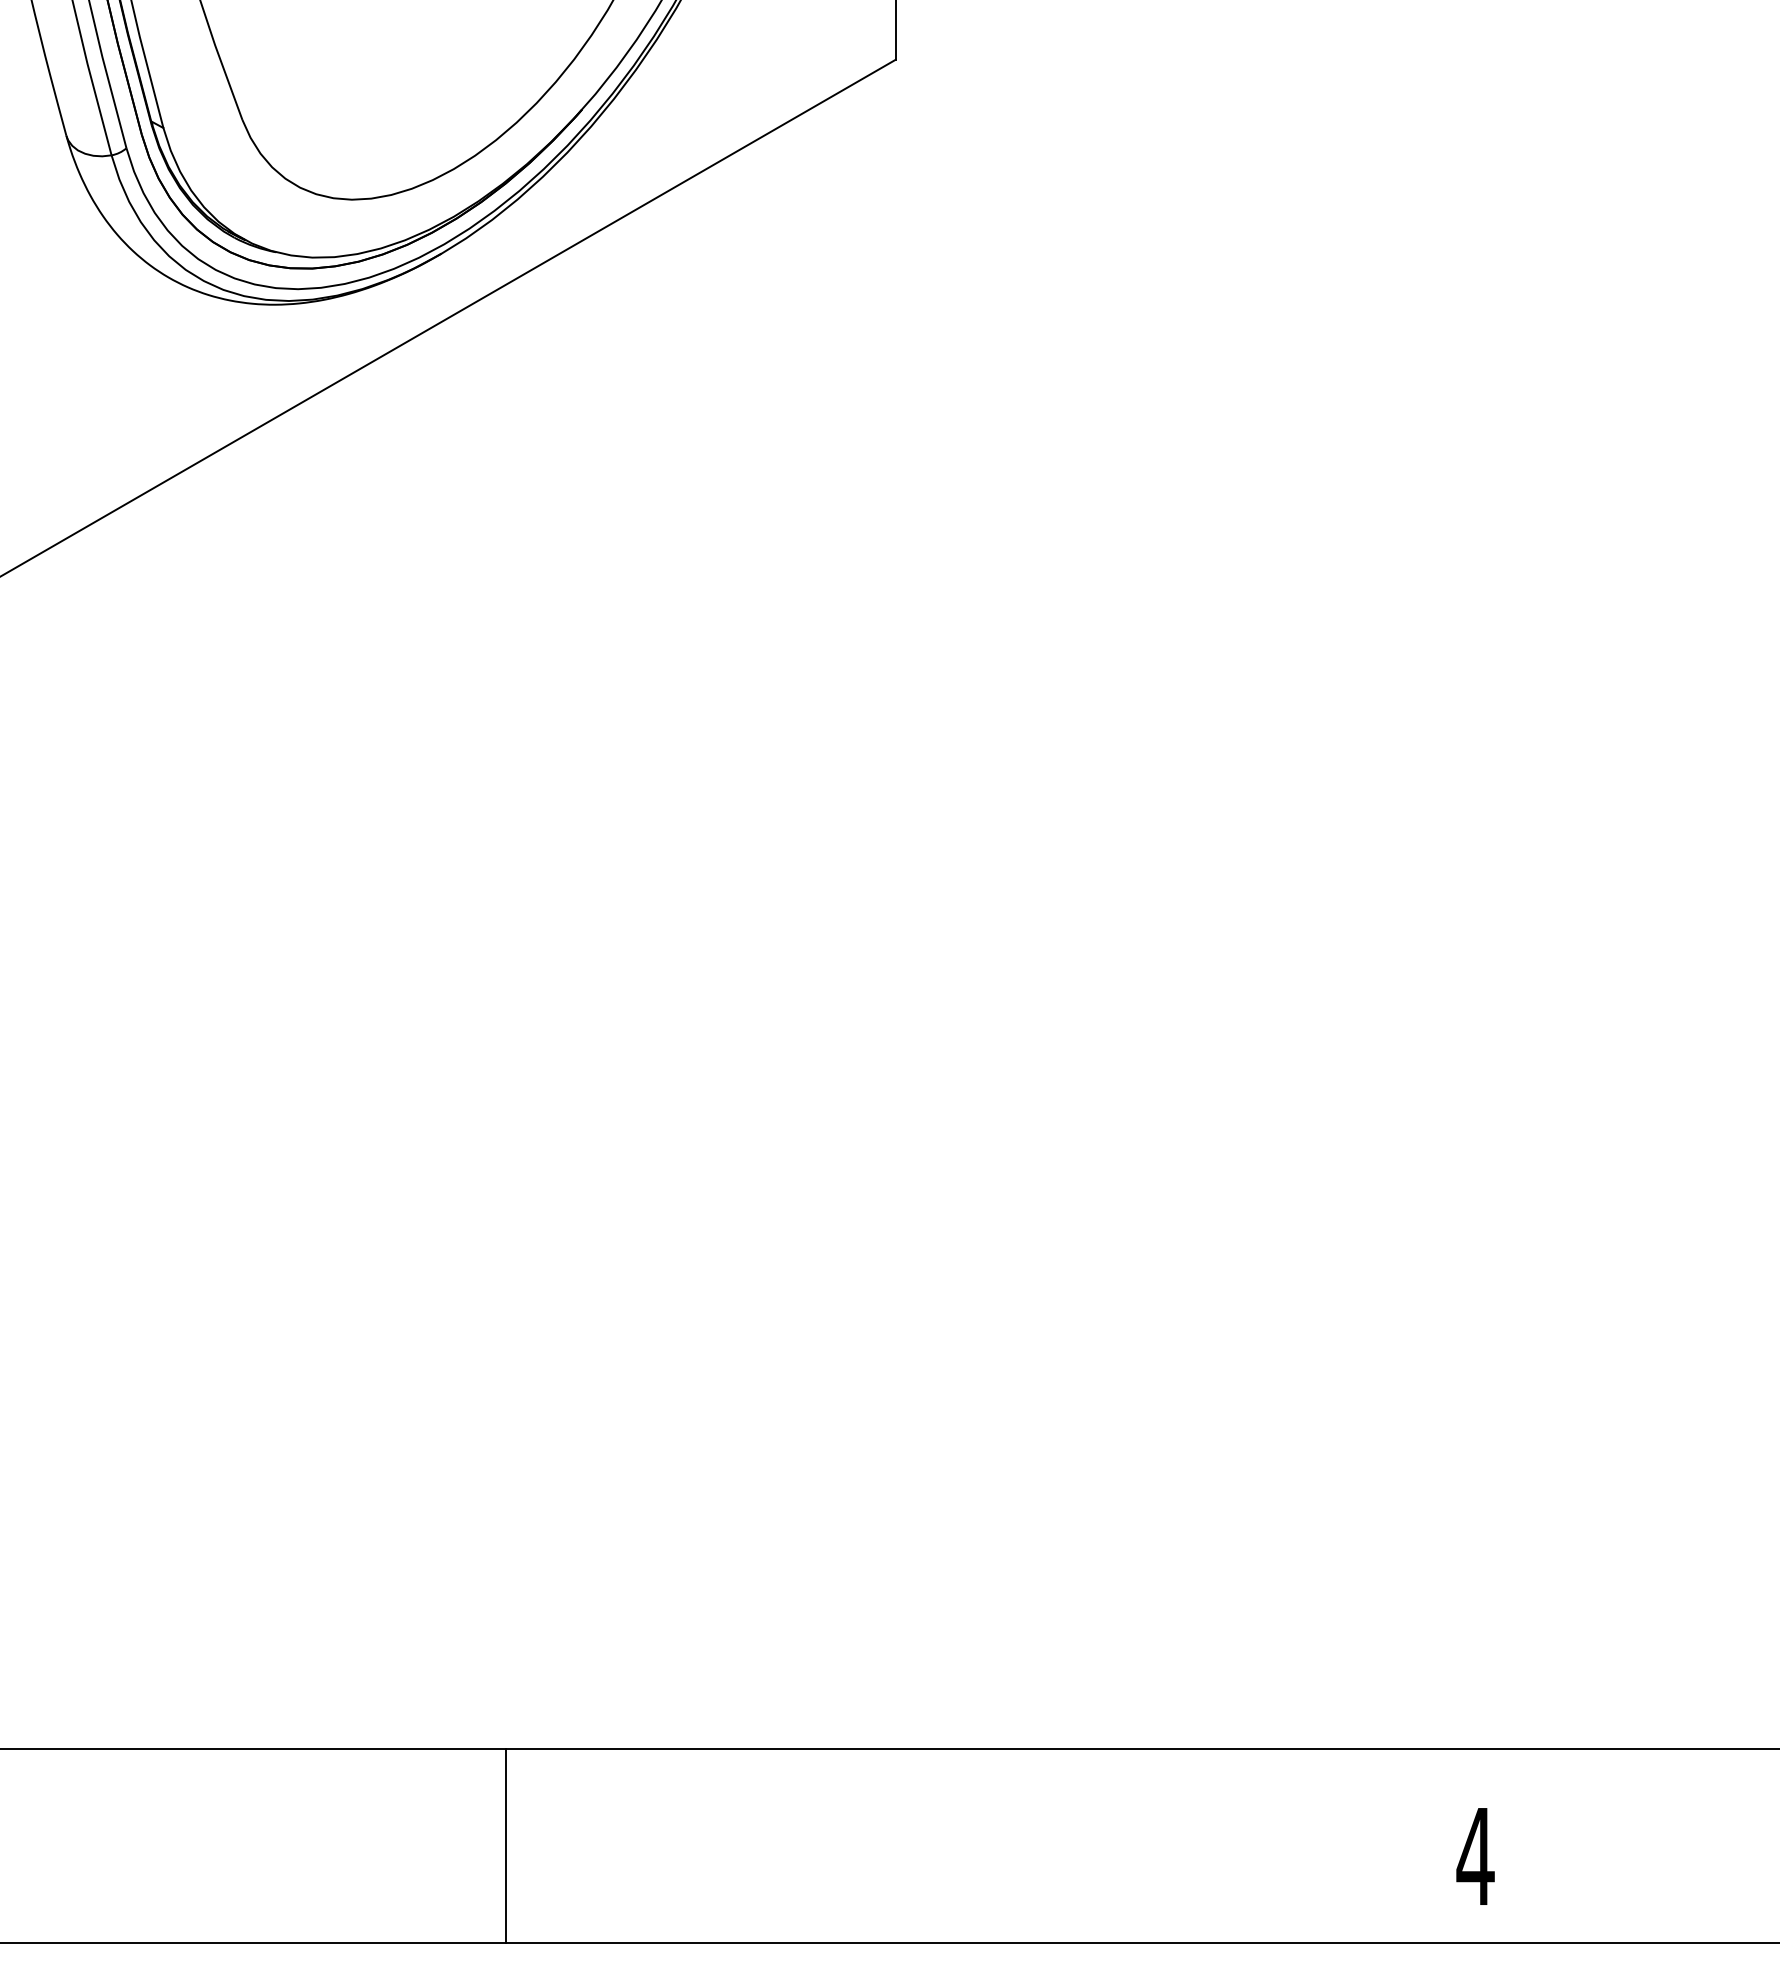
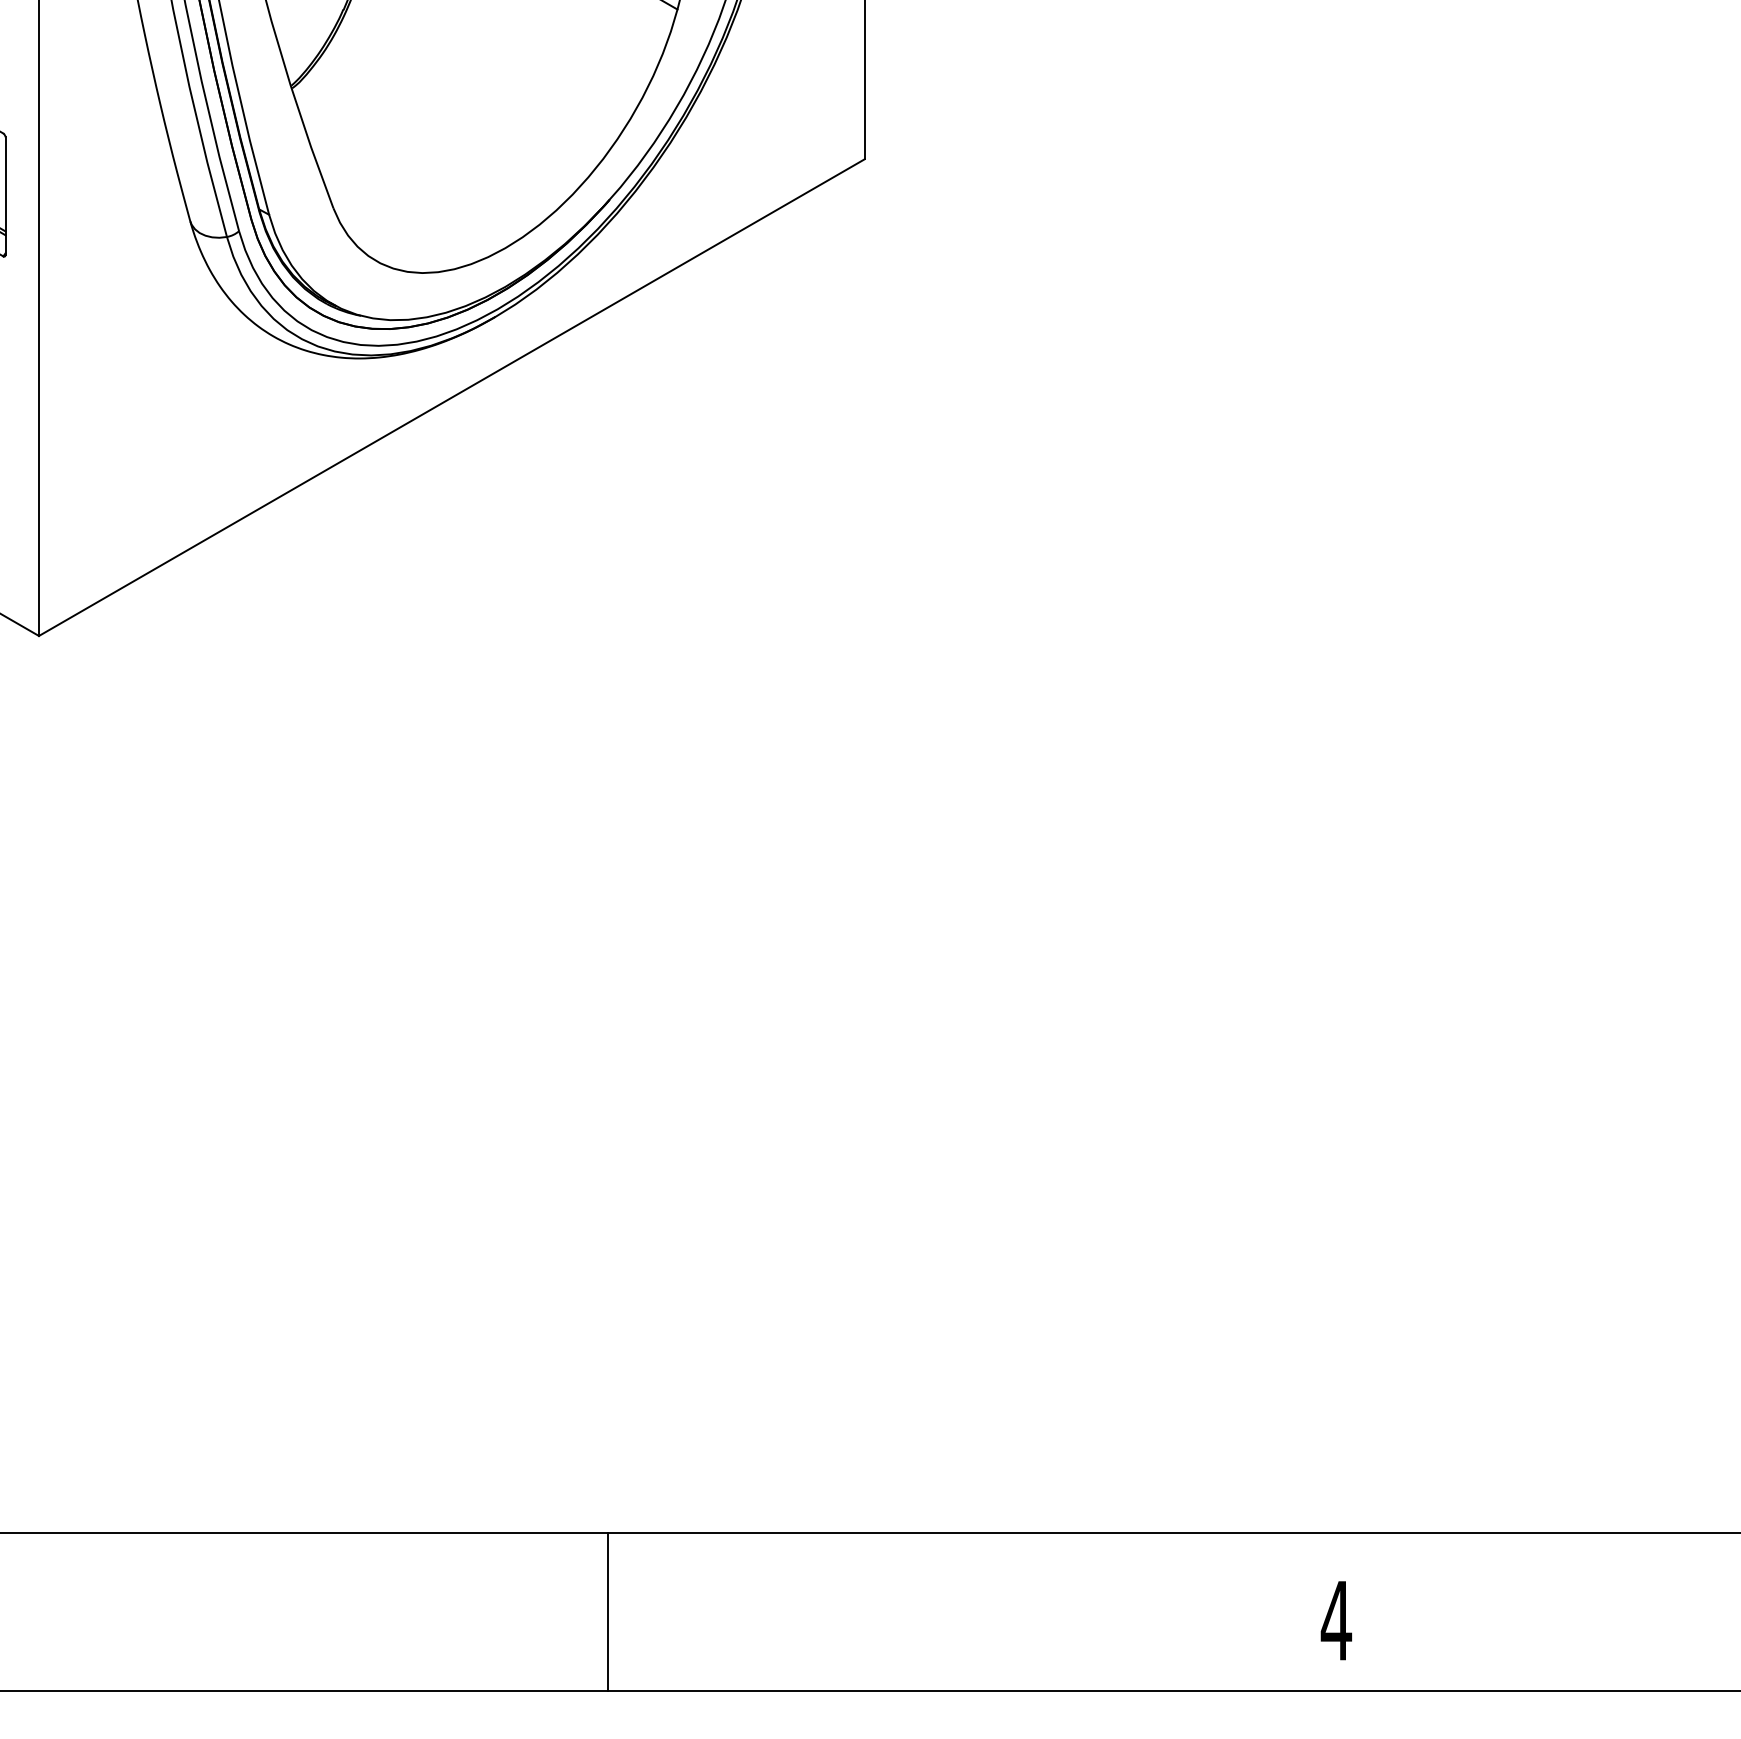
line: (506, 1845) -> (608, 1611), moved

